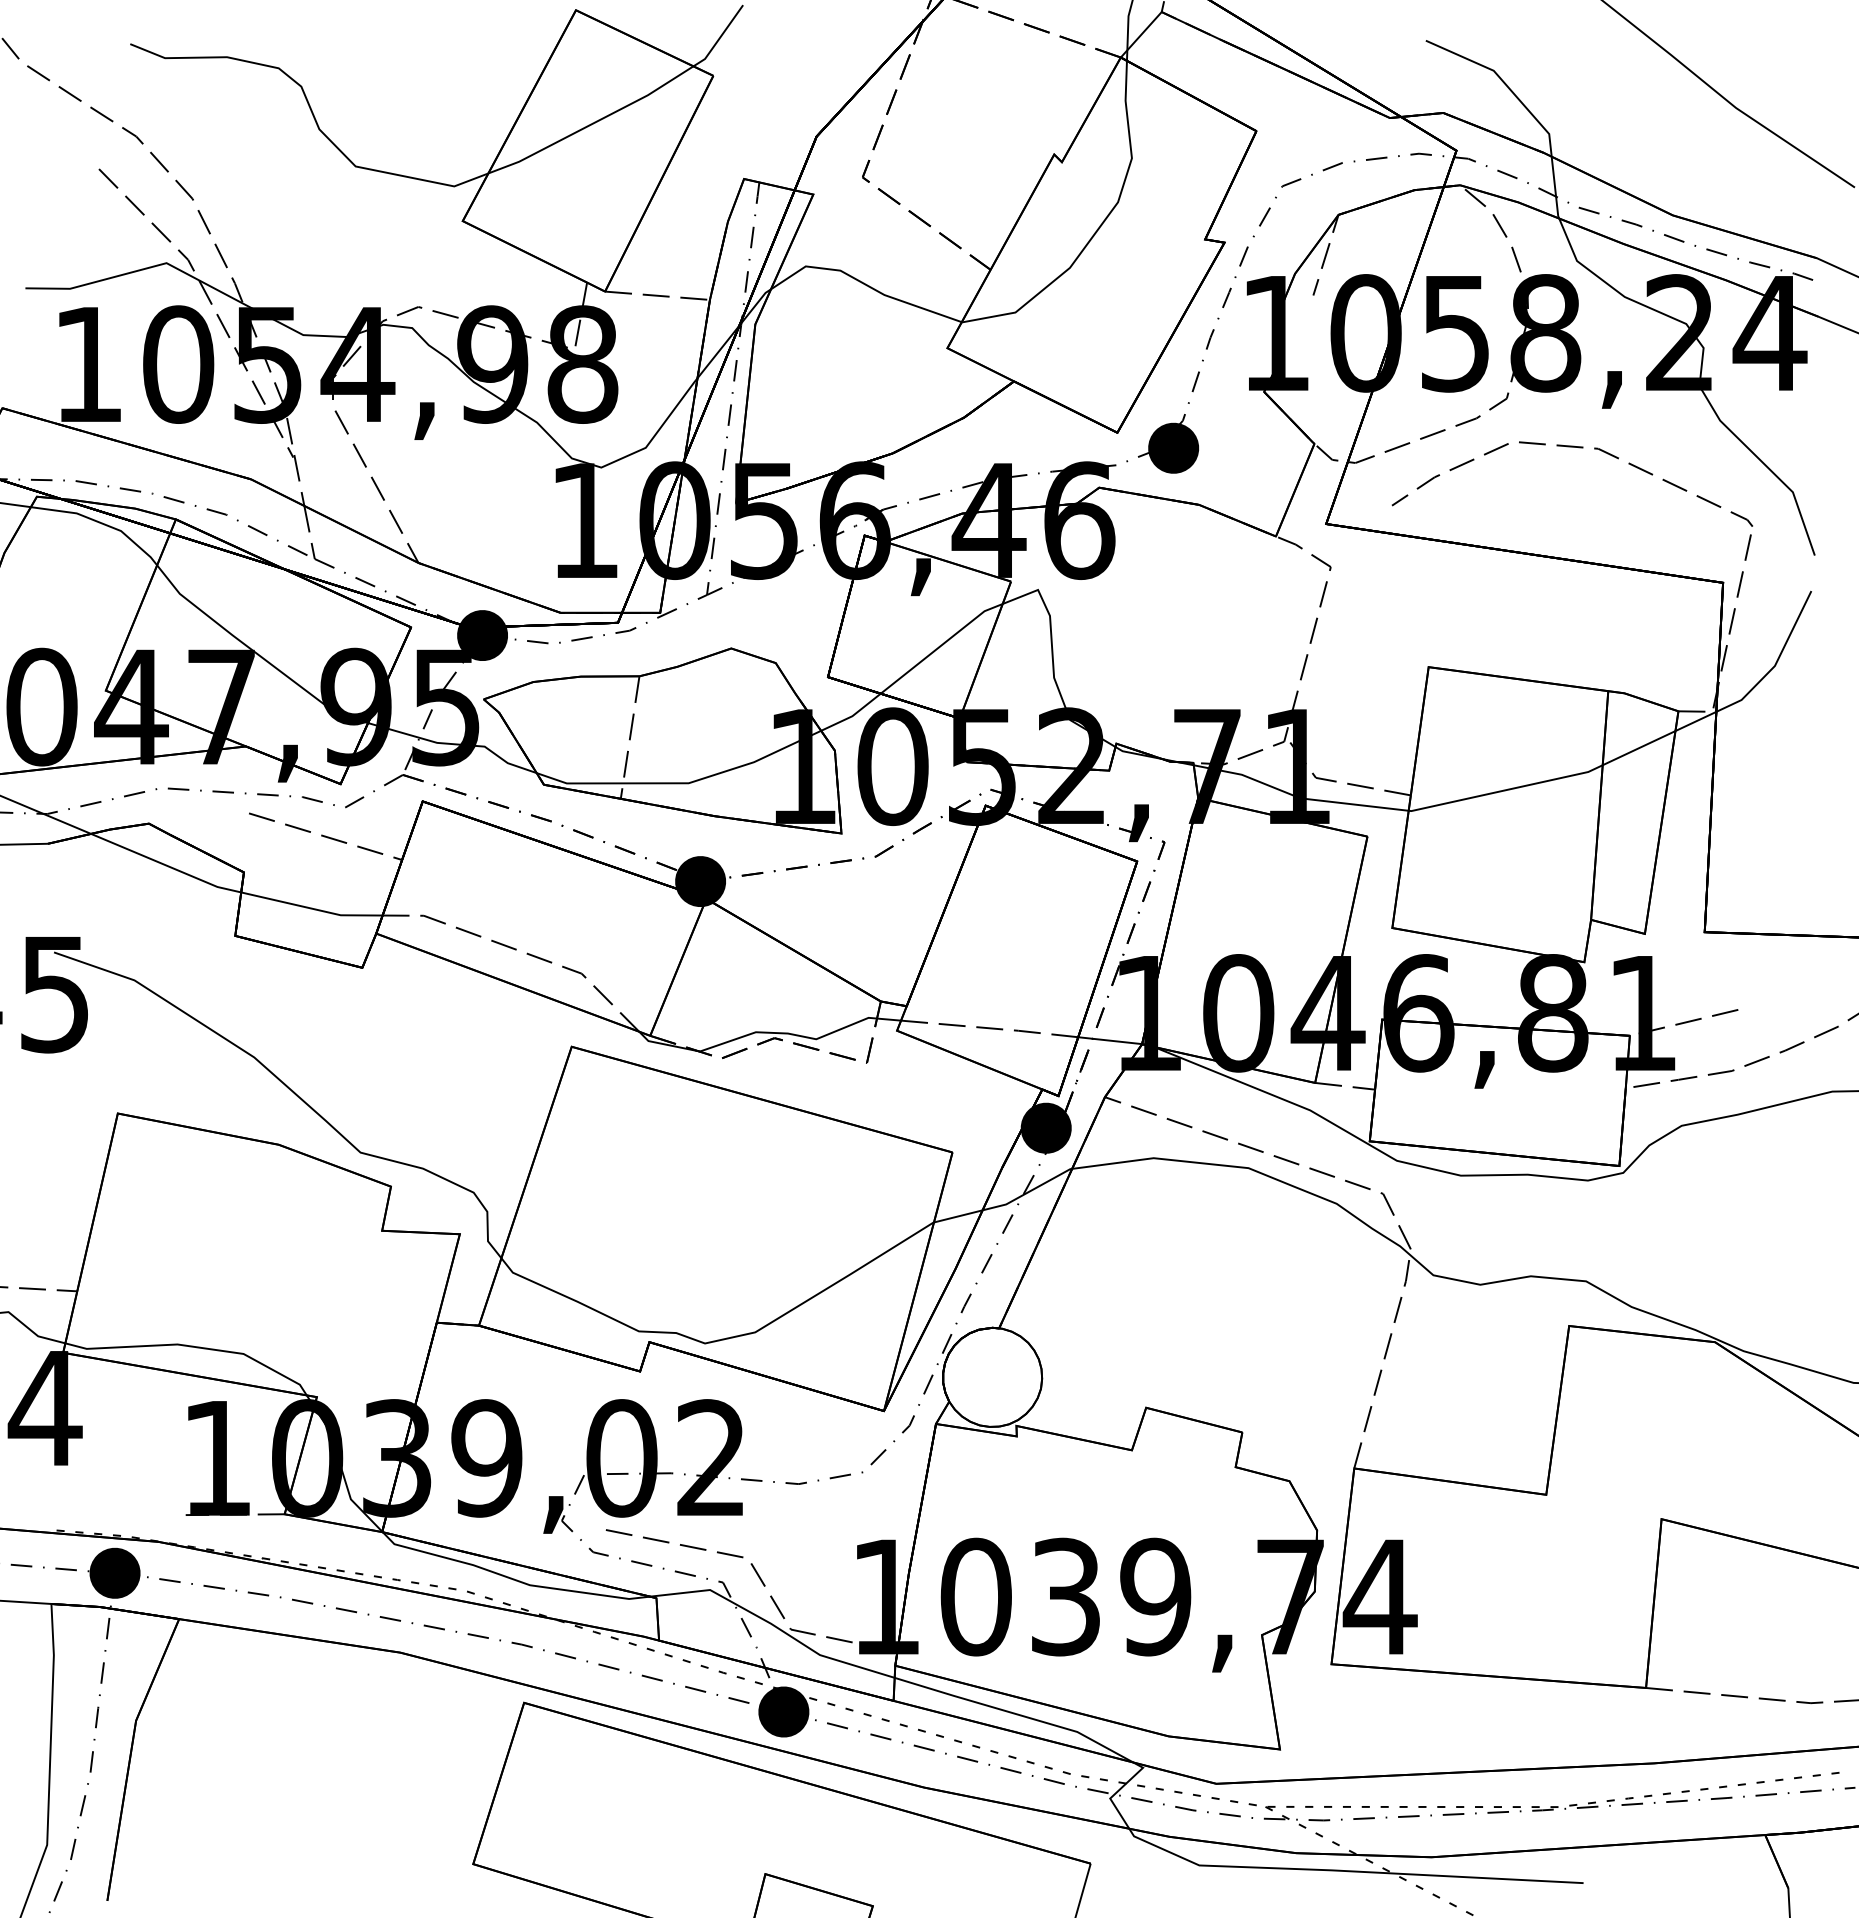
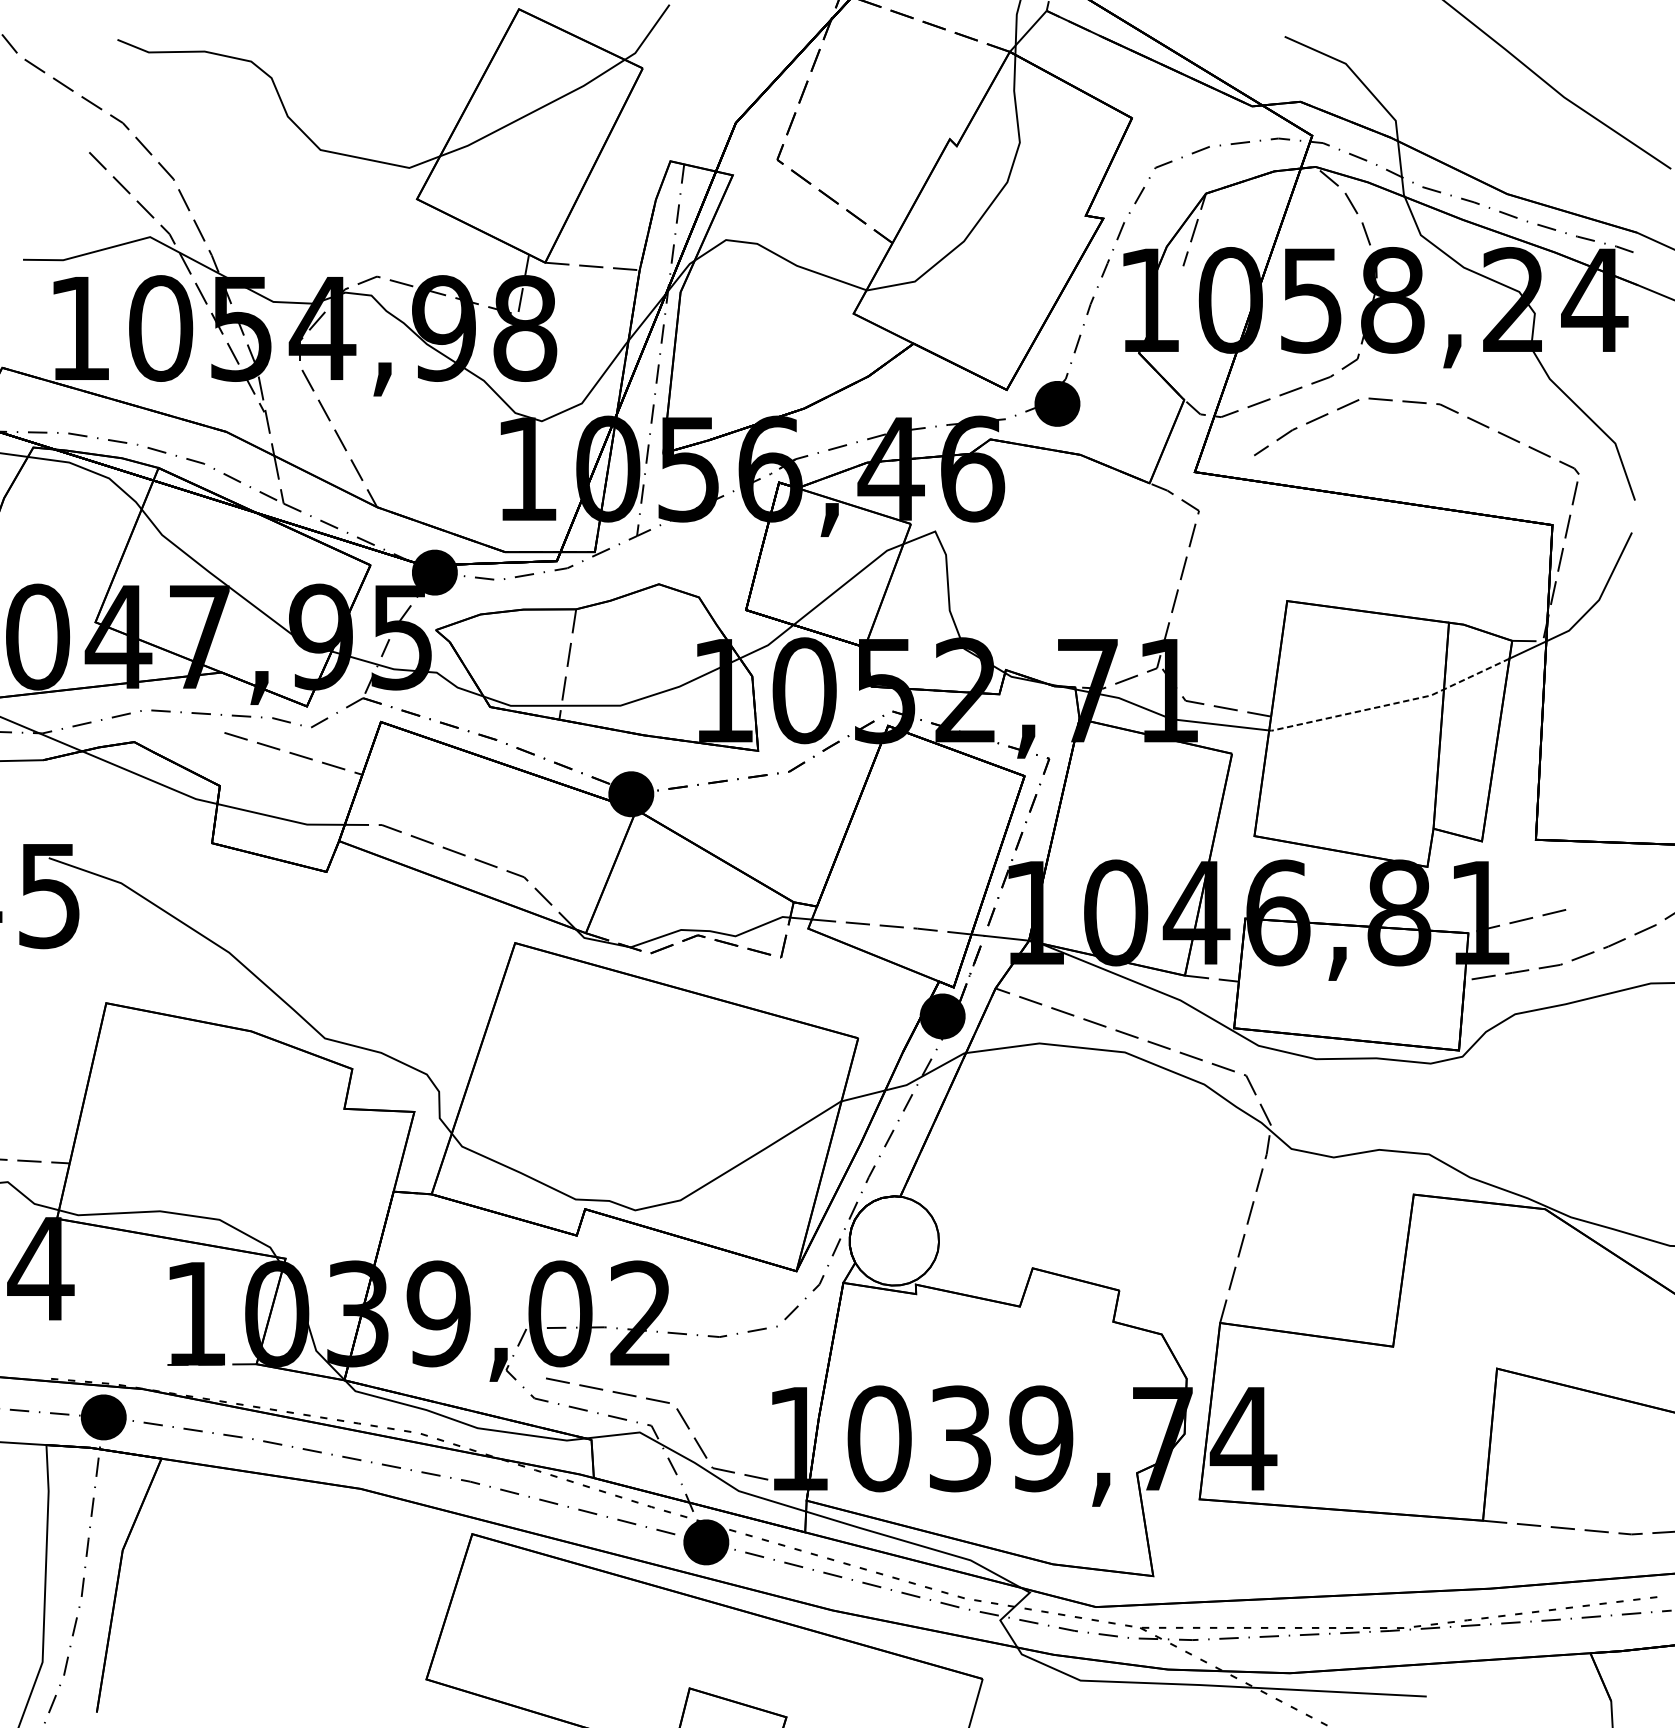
line: (1545, 781) -> (1392, 704), solid -> dashed

